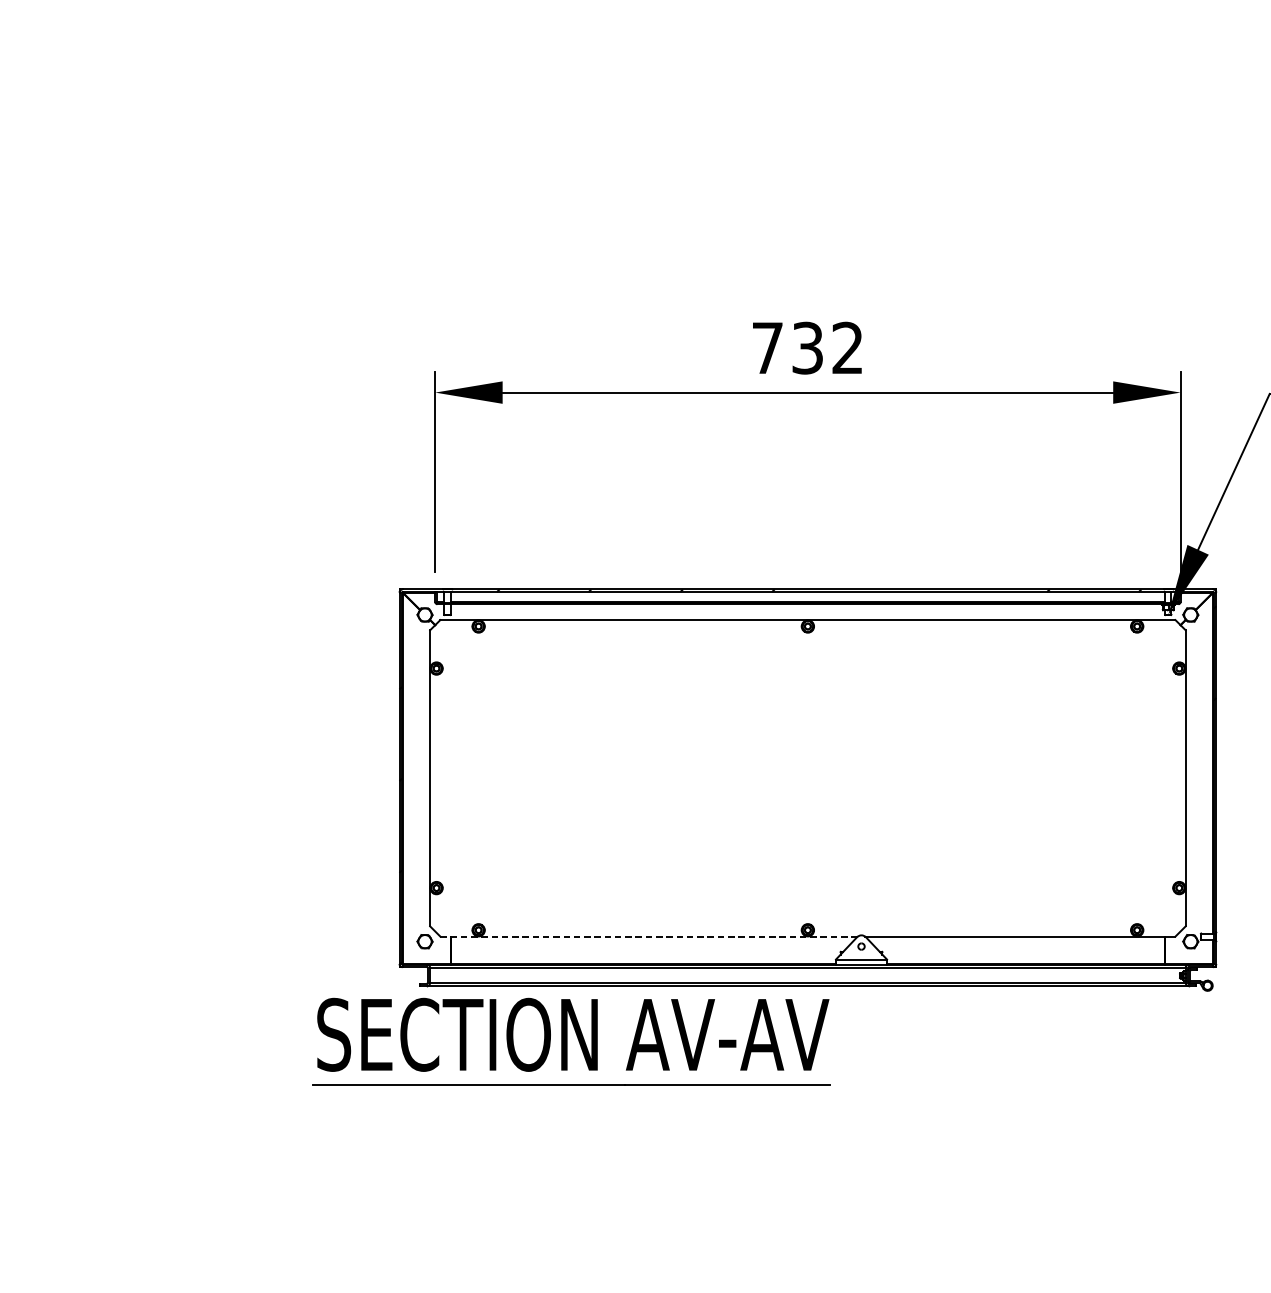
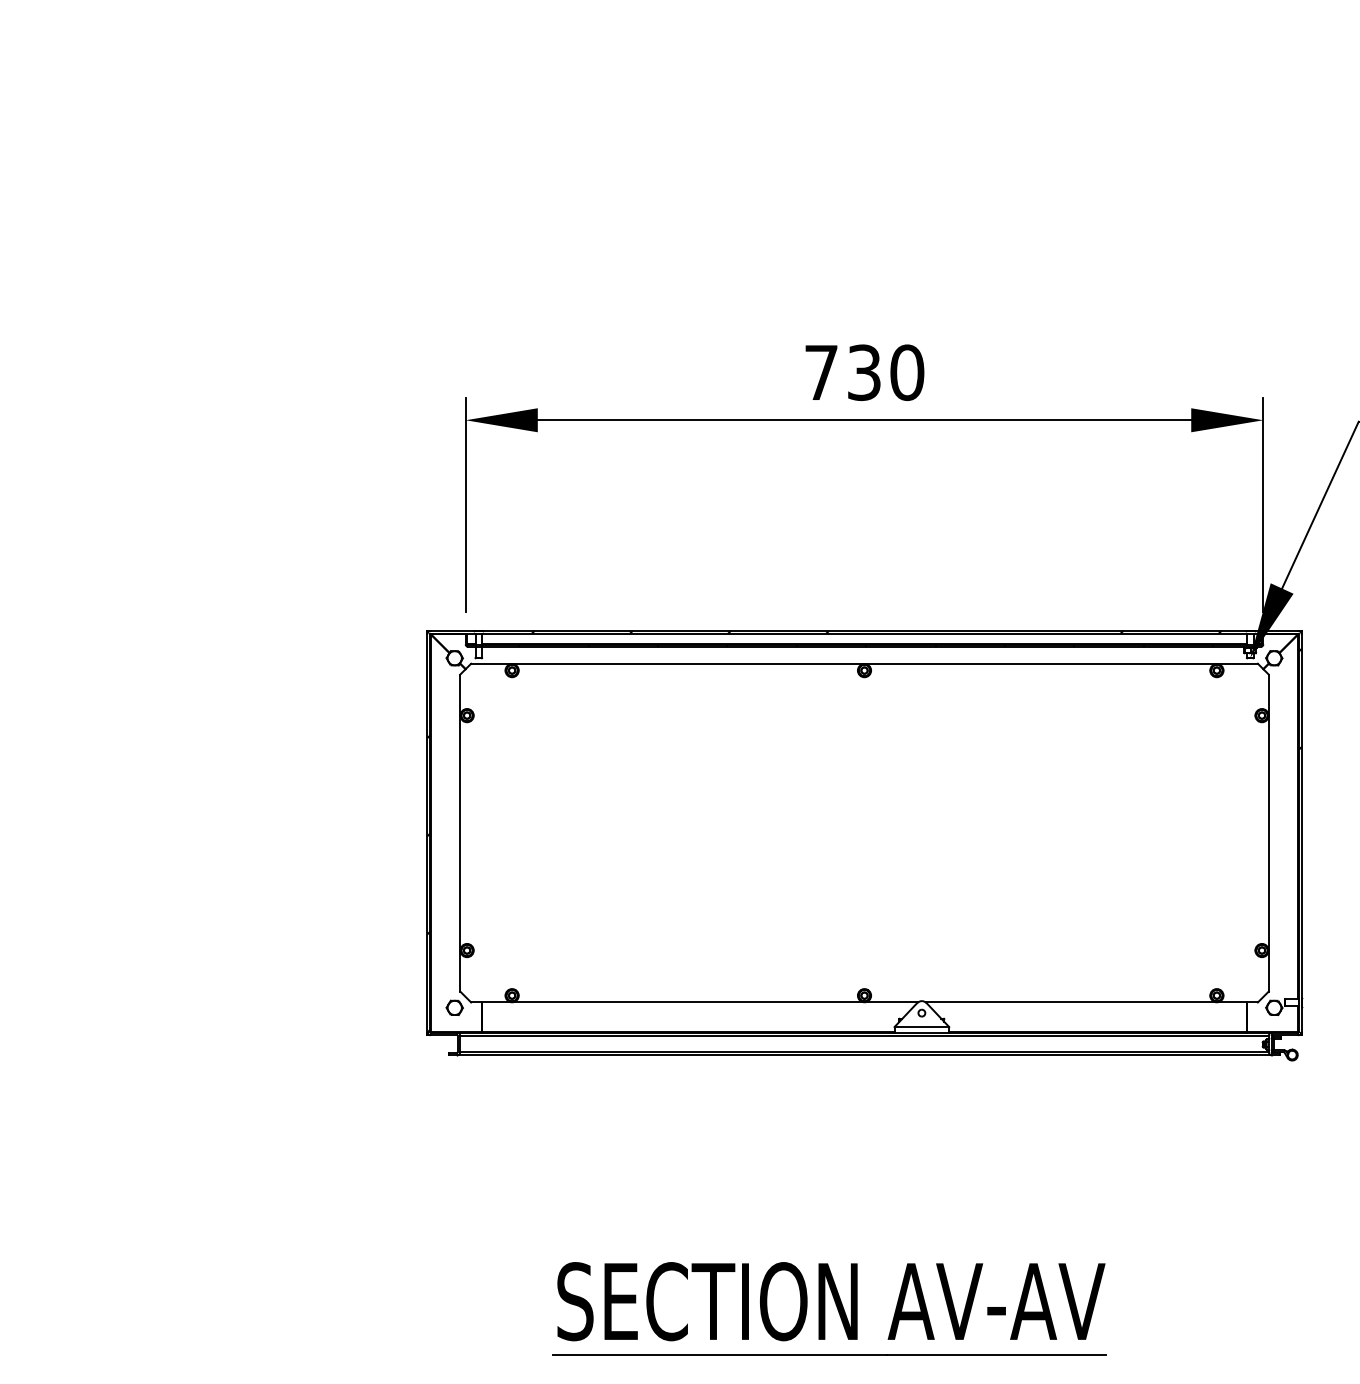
text: (848, 347) -> (907, 372), 732 -> 730
line: (649, 936) -> (694, 1002), dashed -> solid
part: (571, 1041) -> (829, 1308), moved

